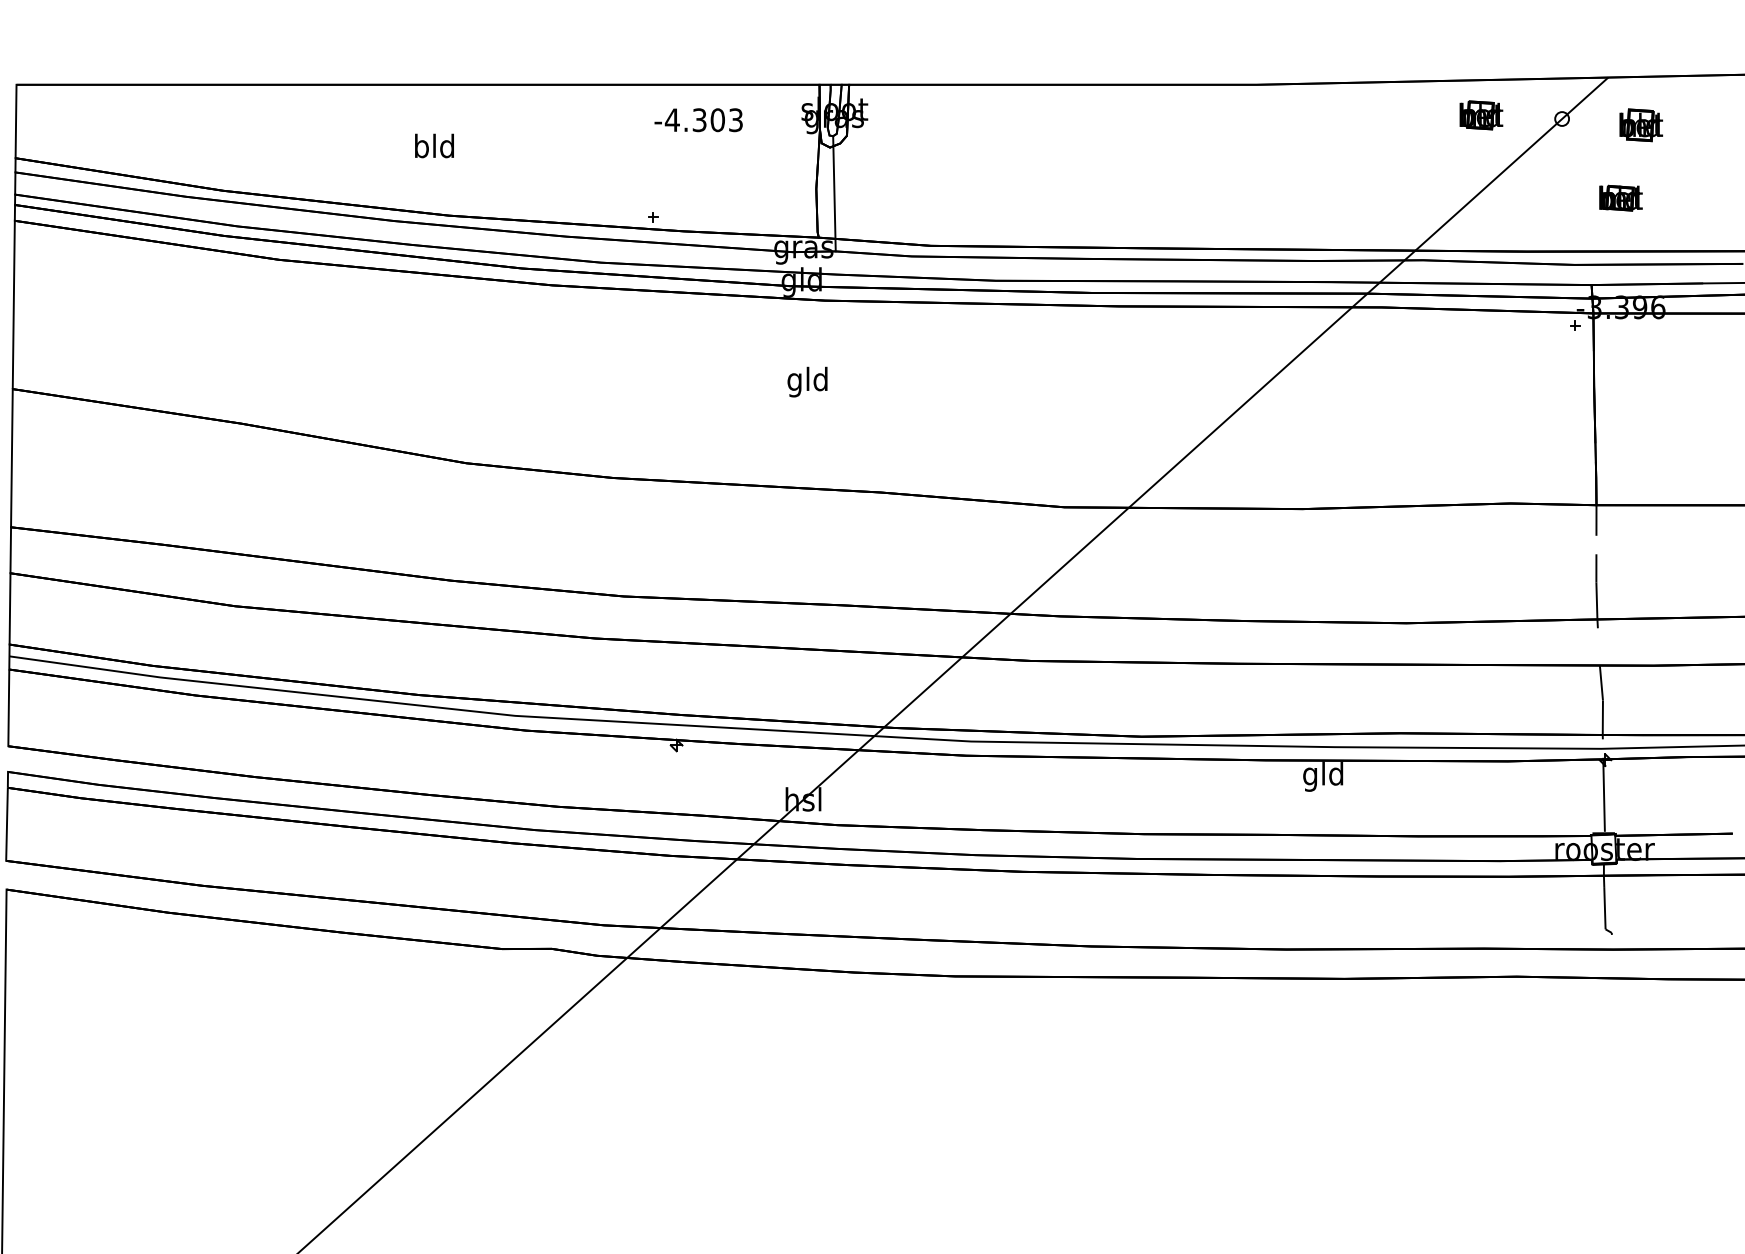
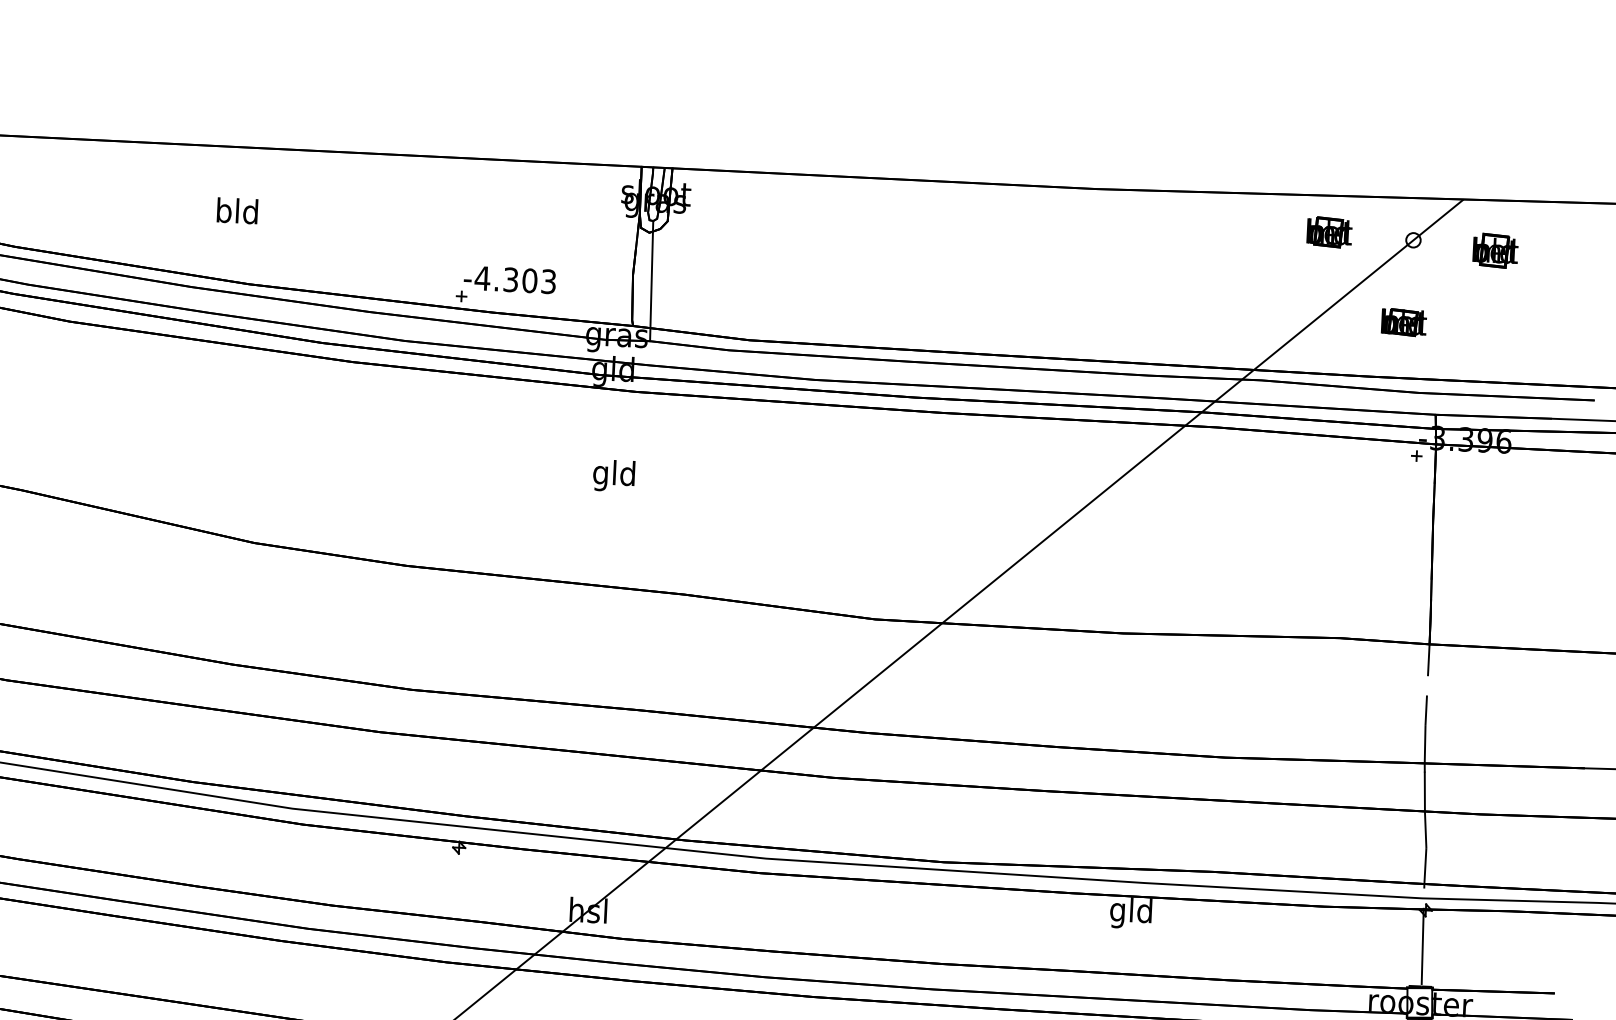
text: (698, 120) -> (509, 280), moved
part: (1620, 197) -> (1403, 321), moved
line: (1598, 646) -> (1424, 791), added

